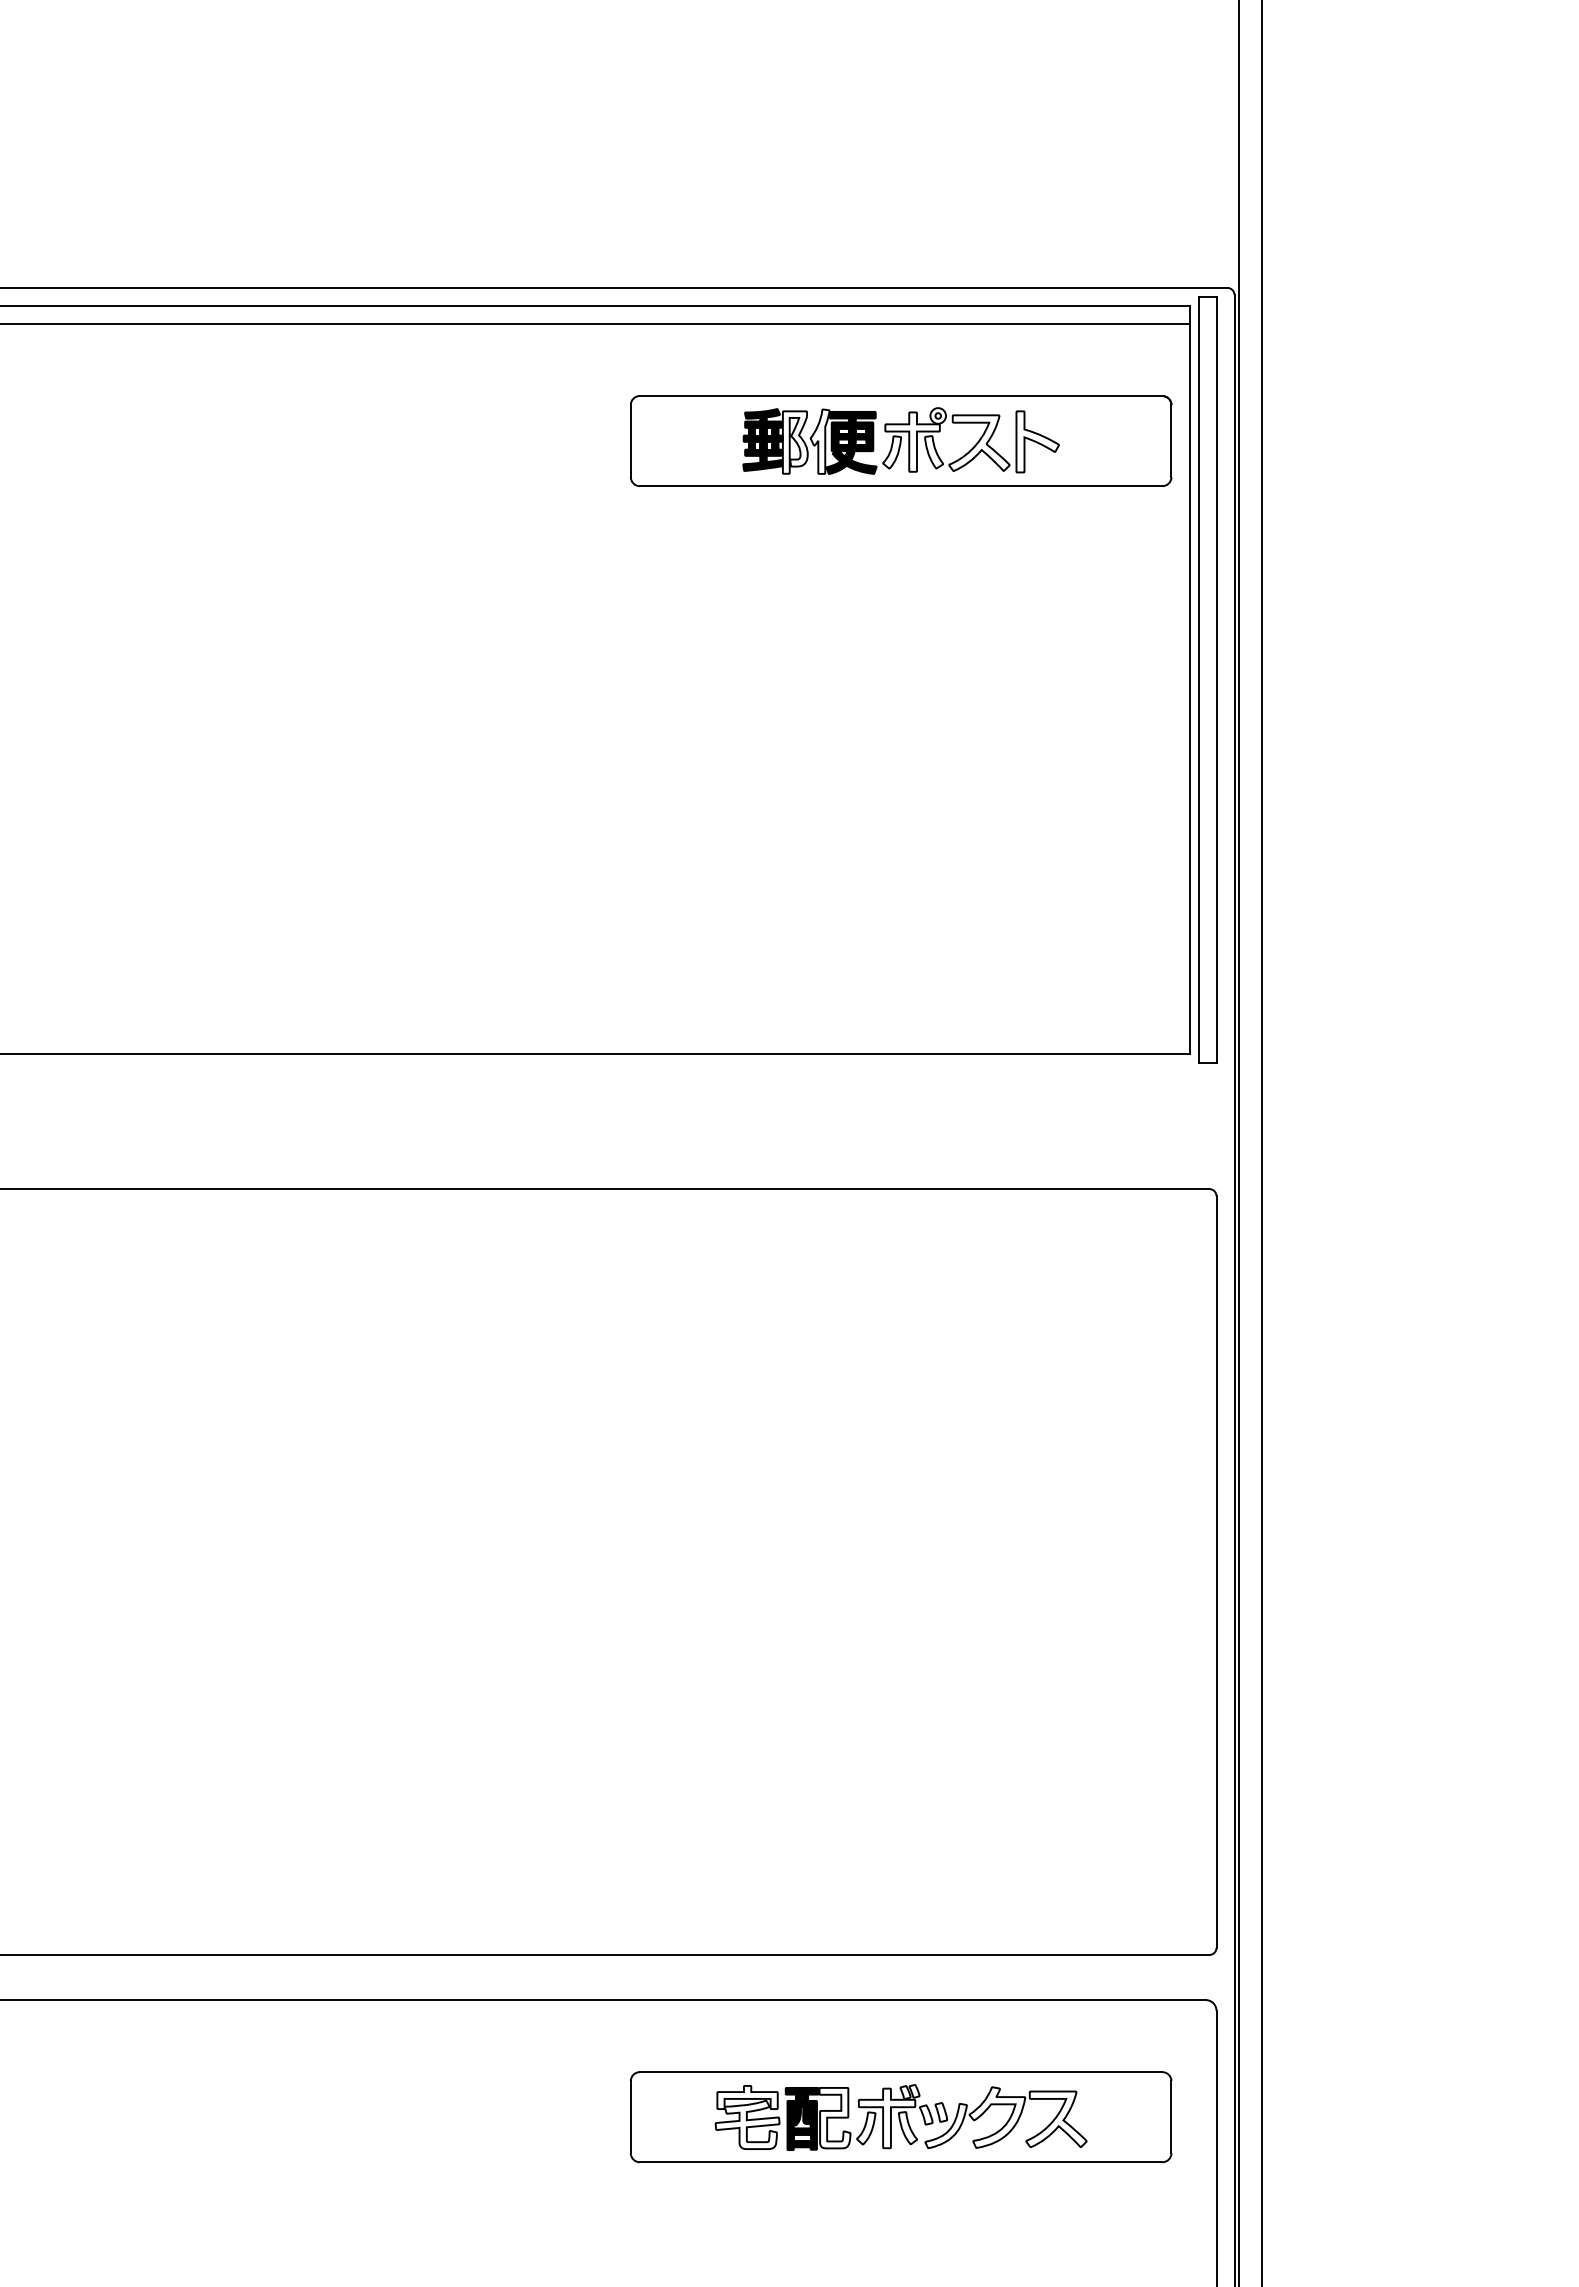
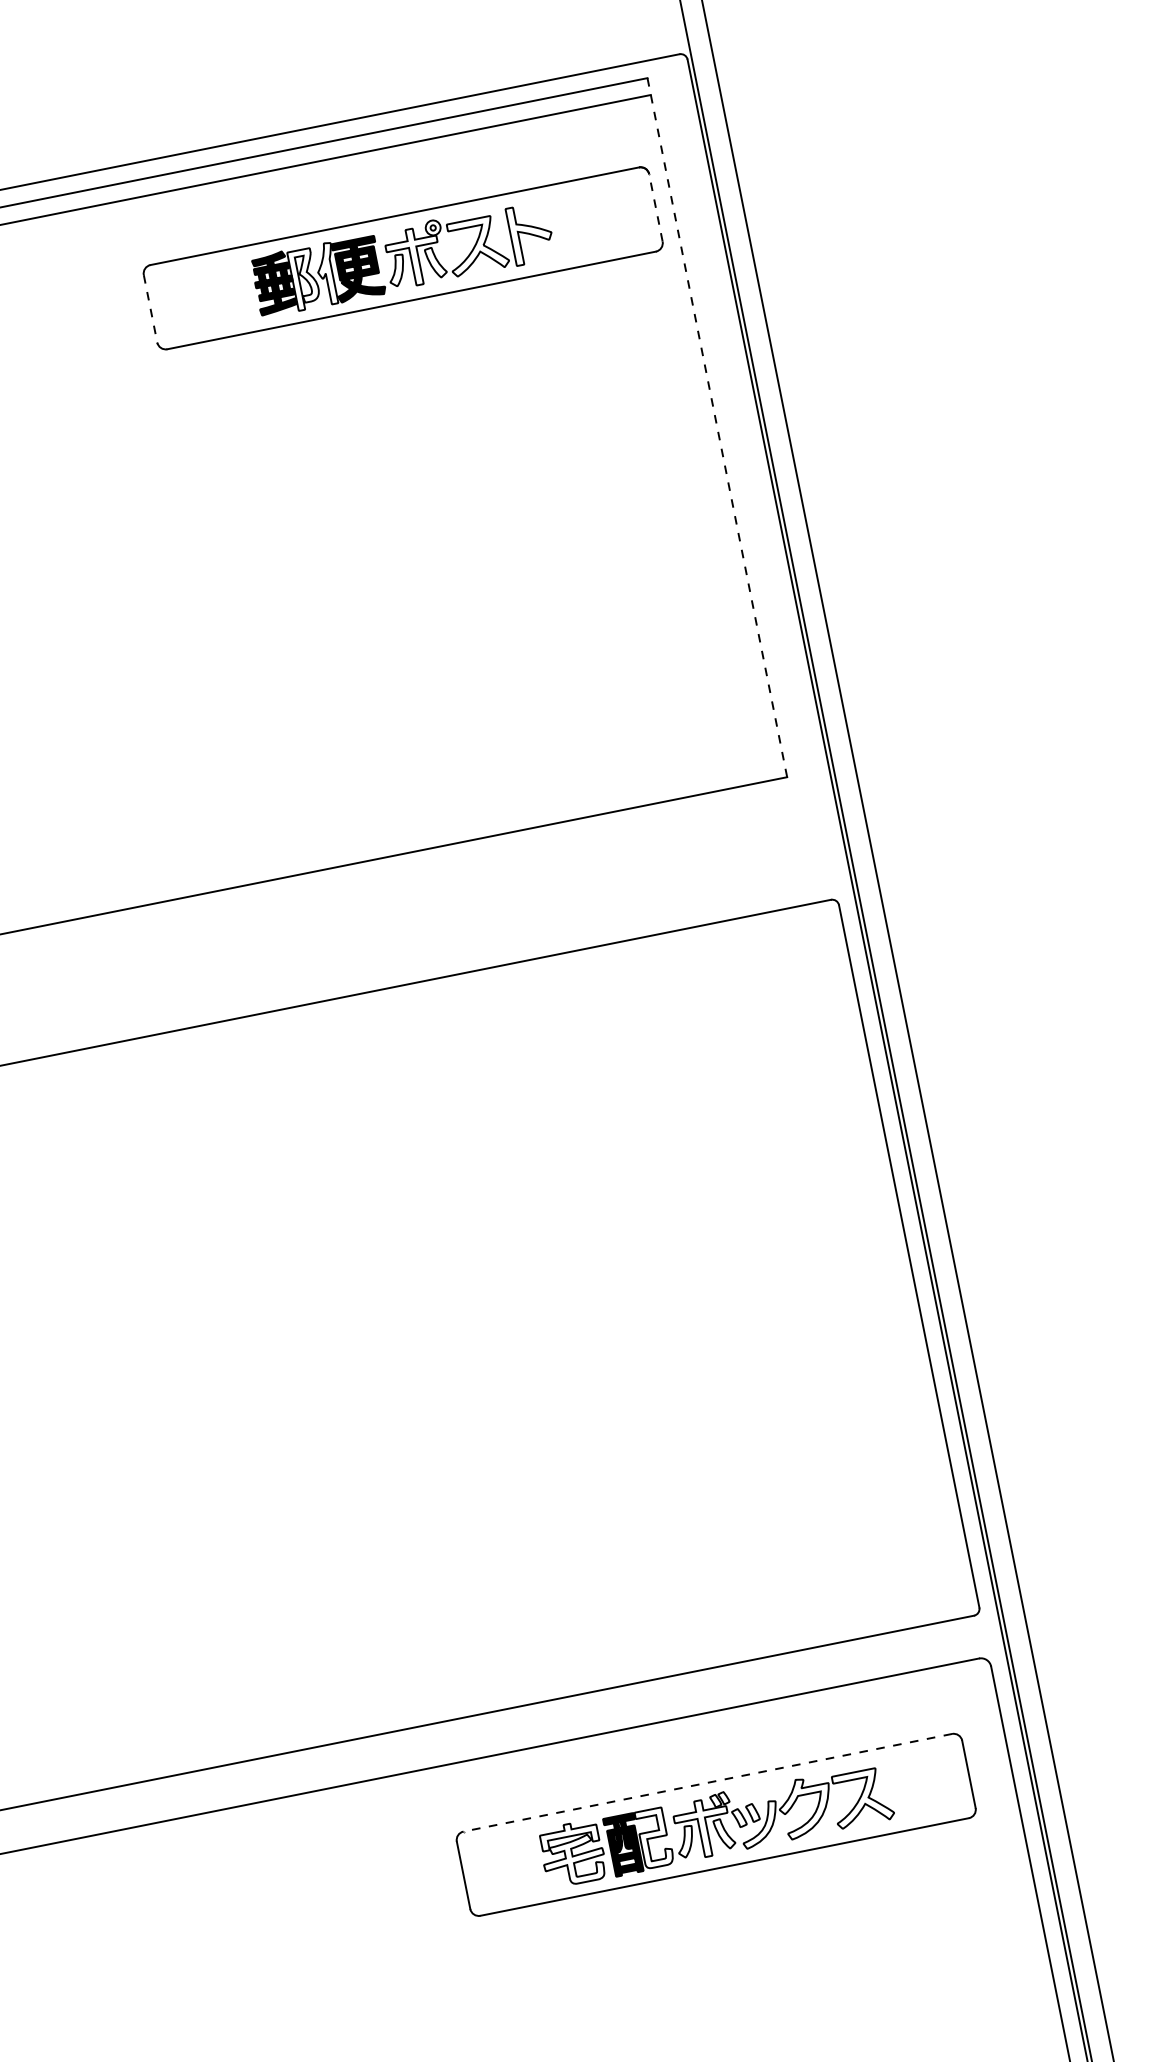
line: (1171, 440) -> (655, 207), solid -> dashed
line: (630, 441) -> (150, 309), solid -> dashed
line: (1189, 679) -> (717, 427), solid -> dashed
part: (1207, 679) -> (734, 423), removed
line: (900, 2072) -> (707, 1783), solid -> dashed

